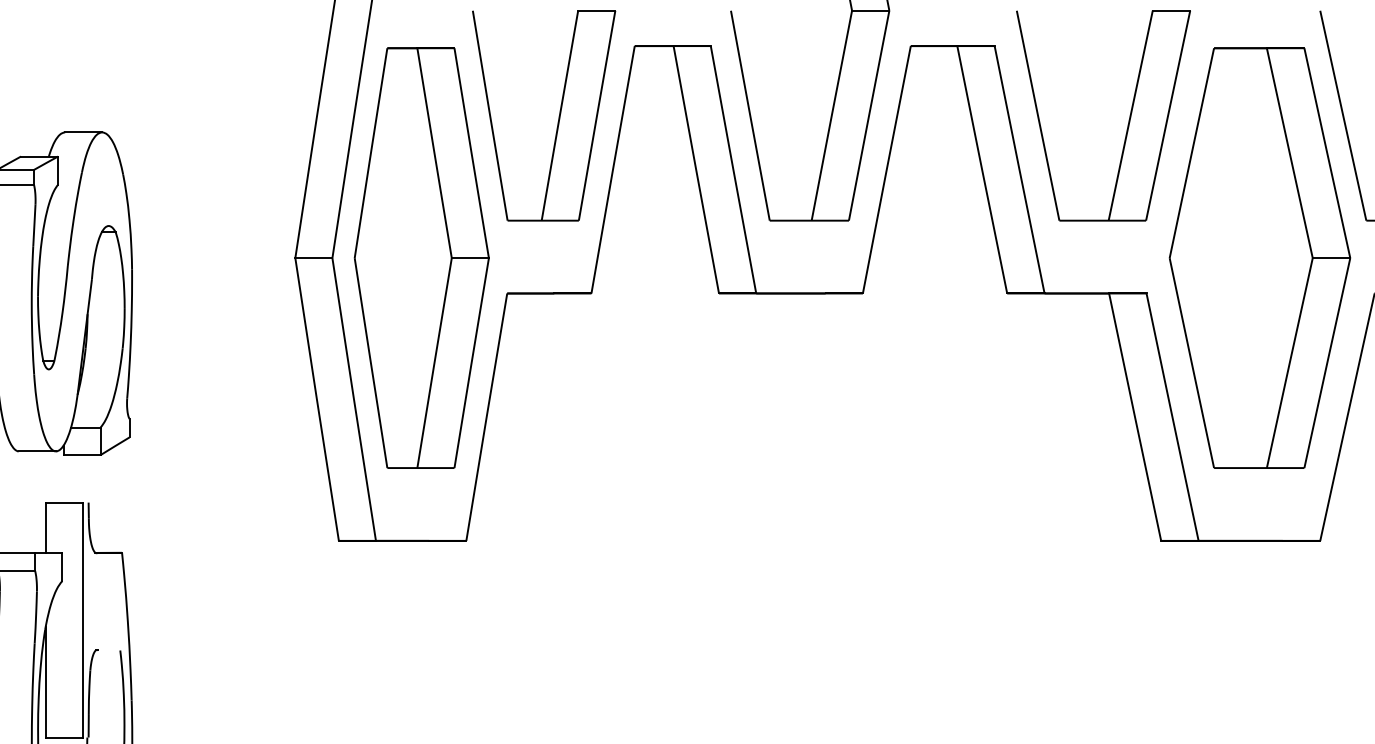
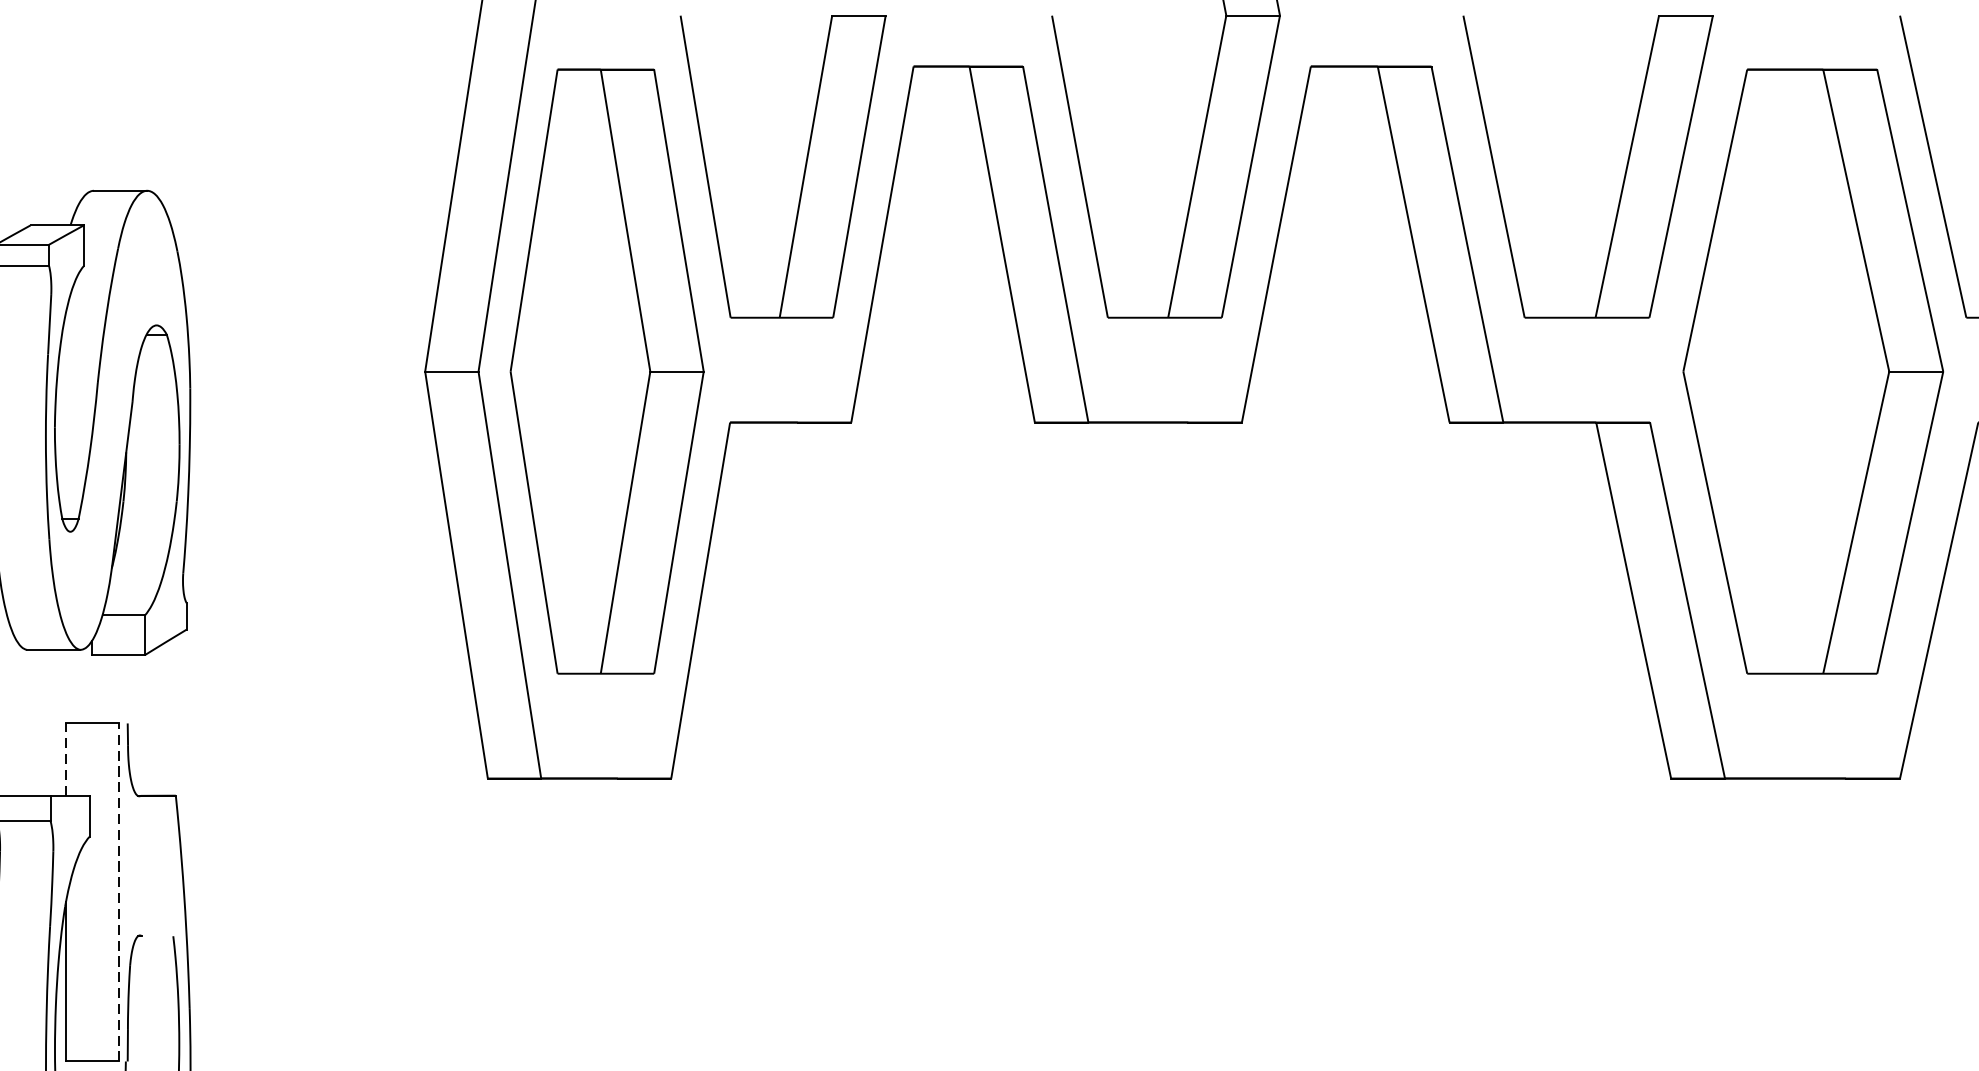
line: (45, 527) -> (65, 759), solid -> dashed
line: (82, 619) -> (118, 891), solid -> dashed

